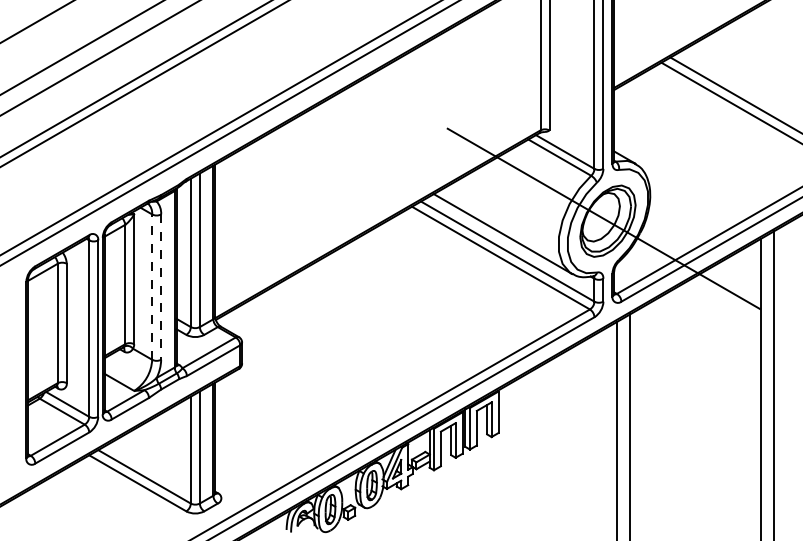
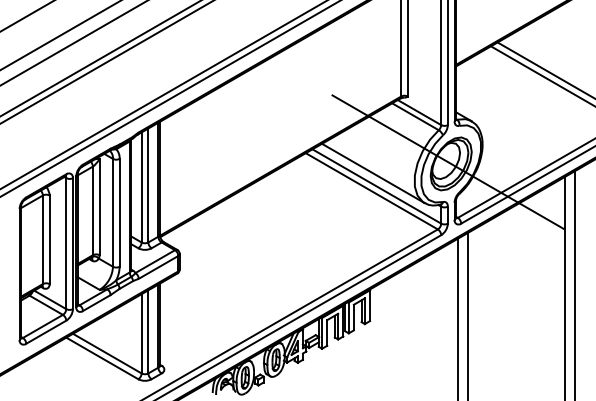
line: (152, 287) -> (113, 213), dashed -> solid
line: (161, 287) -> (119, 213), dashed -> solid

